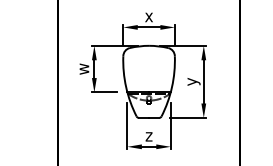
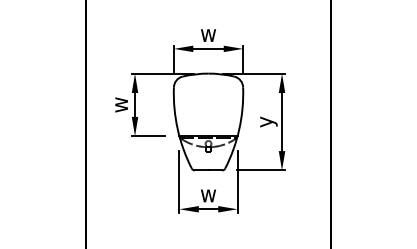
text: (149, 17) -> (208, 35), x -> w
text: (149, 136) -> (208, 195), z -> w

